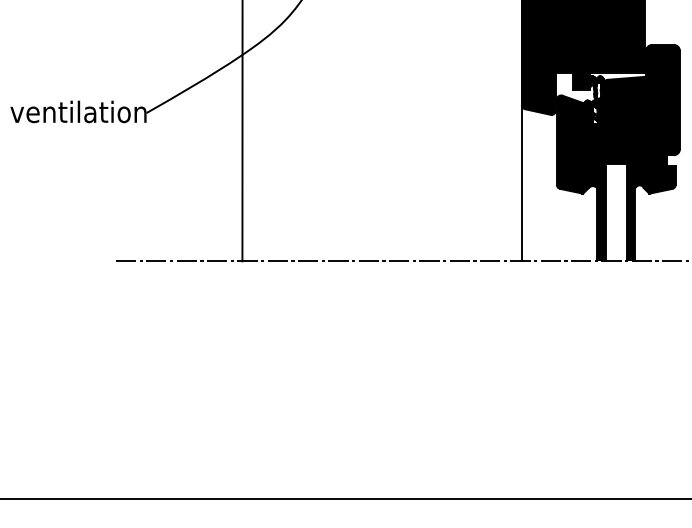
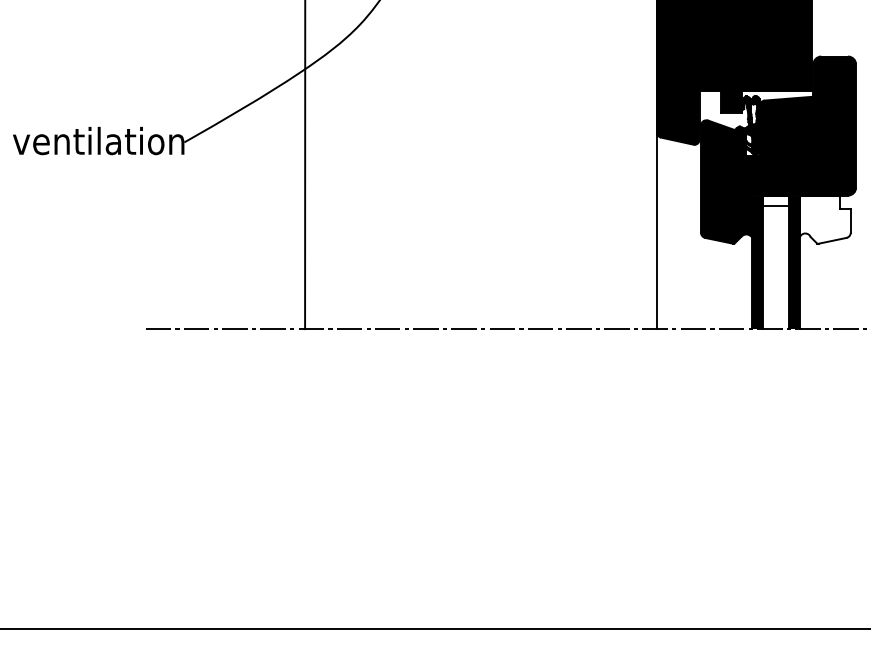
fill: (615, 159) -> (774, 200), removed
fill: (655, 174) -> (825, 219), removed

